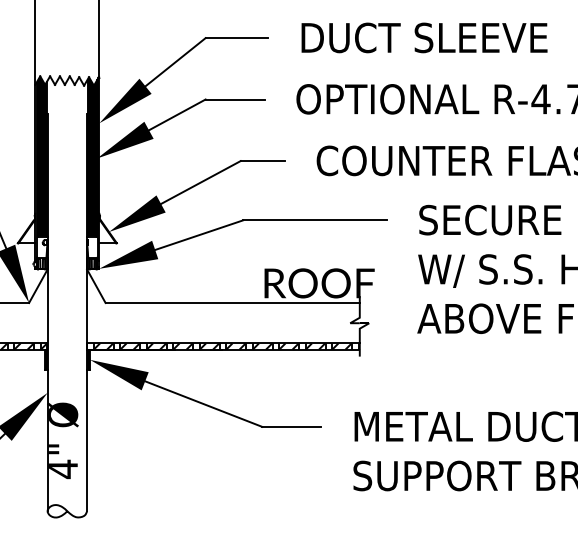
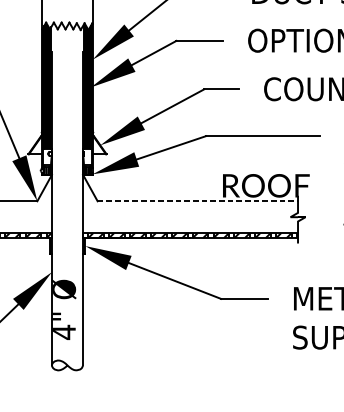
line: (233, 303) -> (198, 201), solid -> dashed

